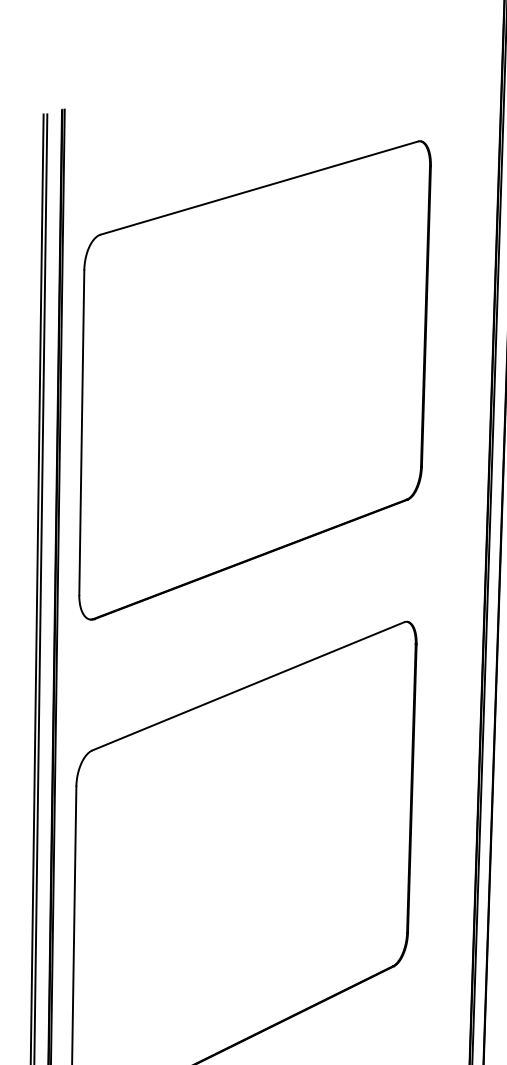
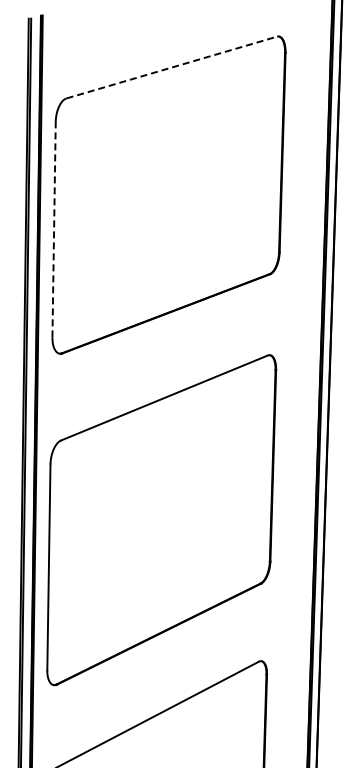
line: (258, 188) -> (171, 67), solid -> dashed
line: (82, 432) -> (54, 229), solid -> dashed

